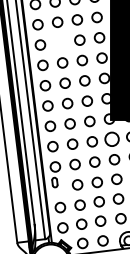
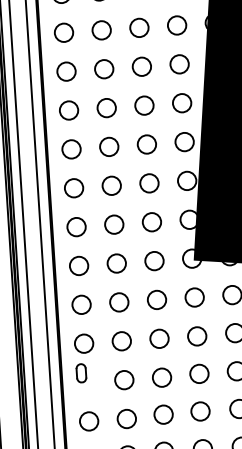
circle: (59, 42) -> (105, 107), added
circle: (111, 139) -> (193, 297), size x0.71

